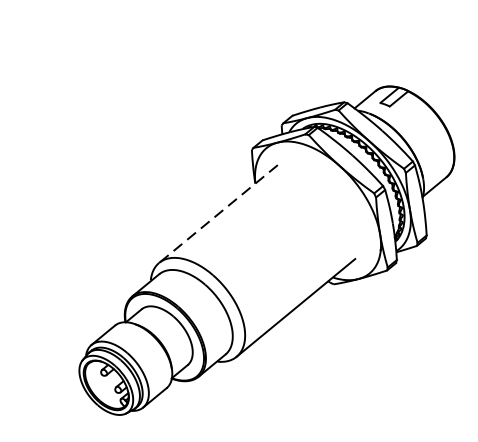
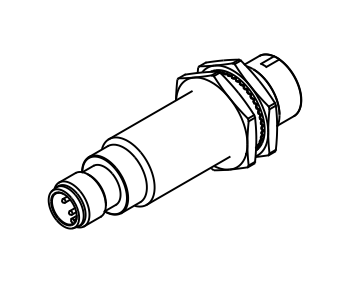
line: (218, 214) -> (150, 115), dashed -> solid

